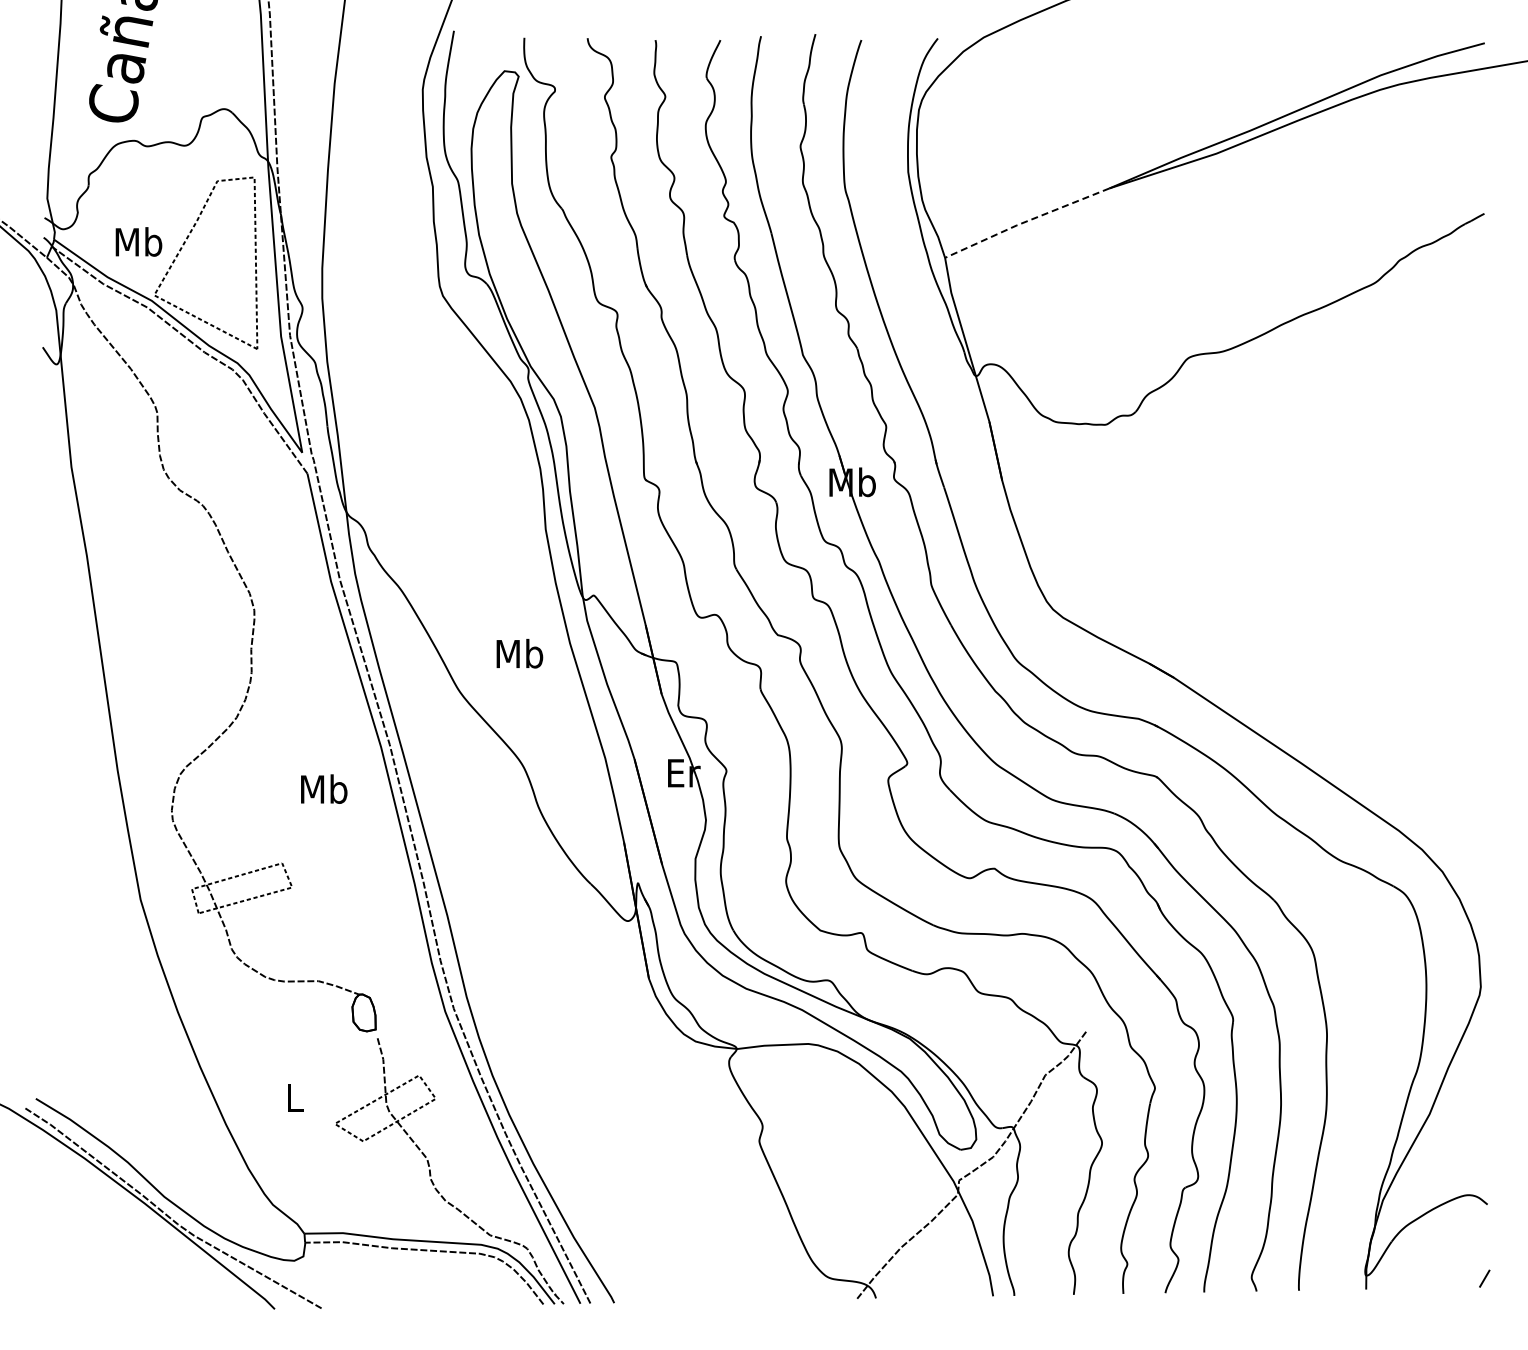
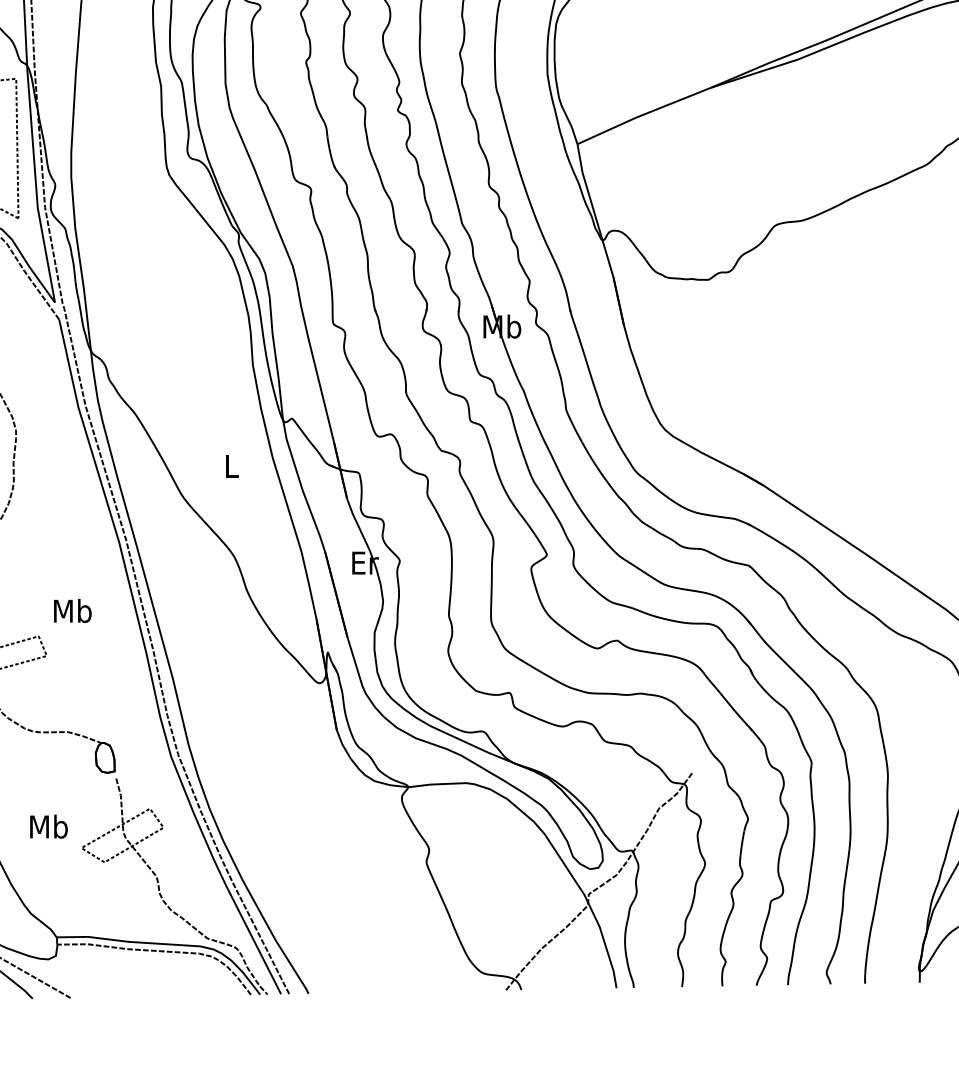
line: (1026, 221) -> (643, 114), dashed -> solid
text: (519, 653) -> (231, 465), Mb -> L
text: (324, 788) -> (73, 610), moved
text: (294, 1097) -> (48, 826), L -> Mb

